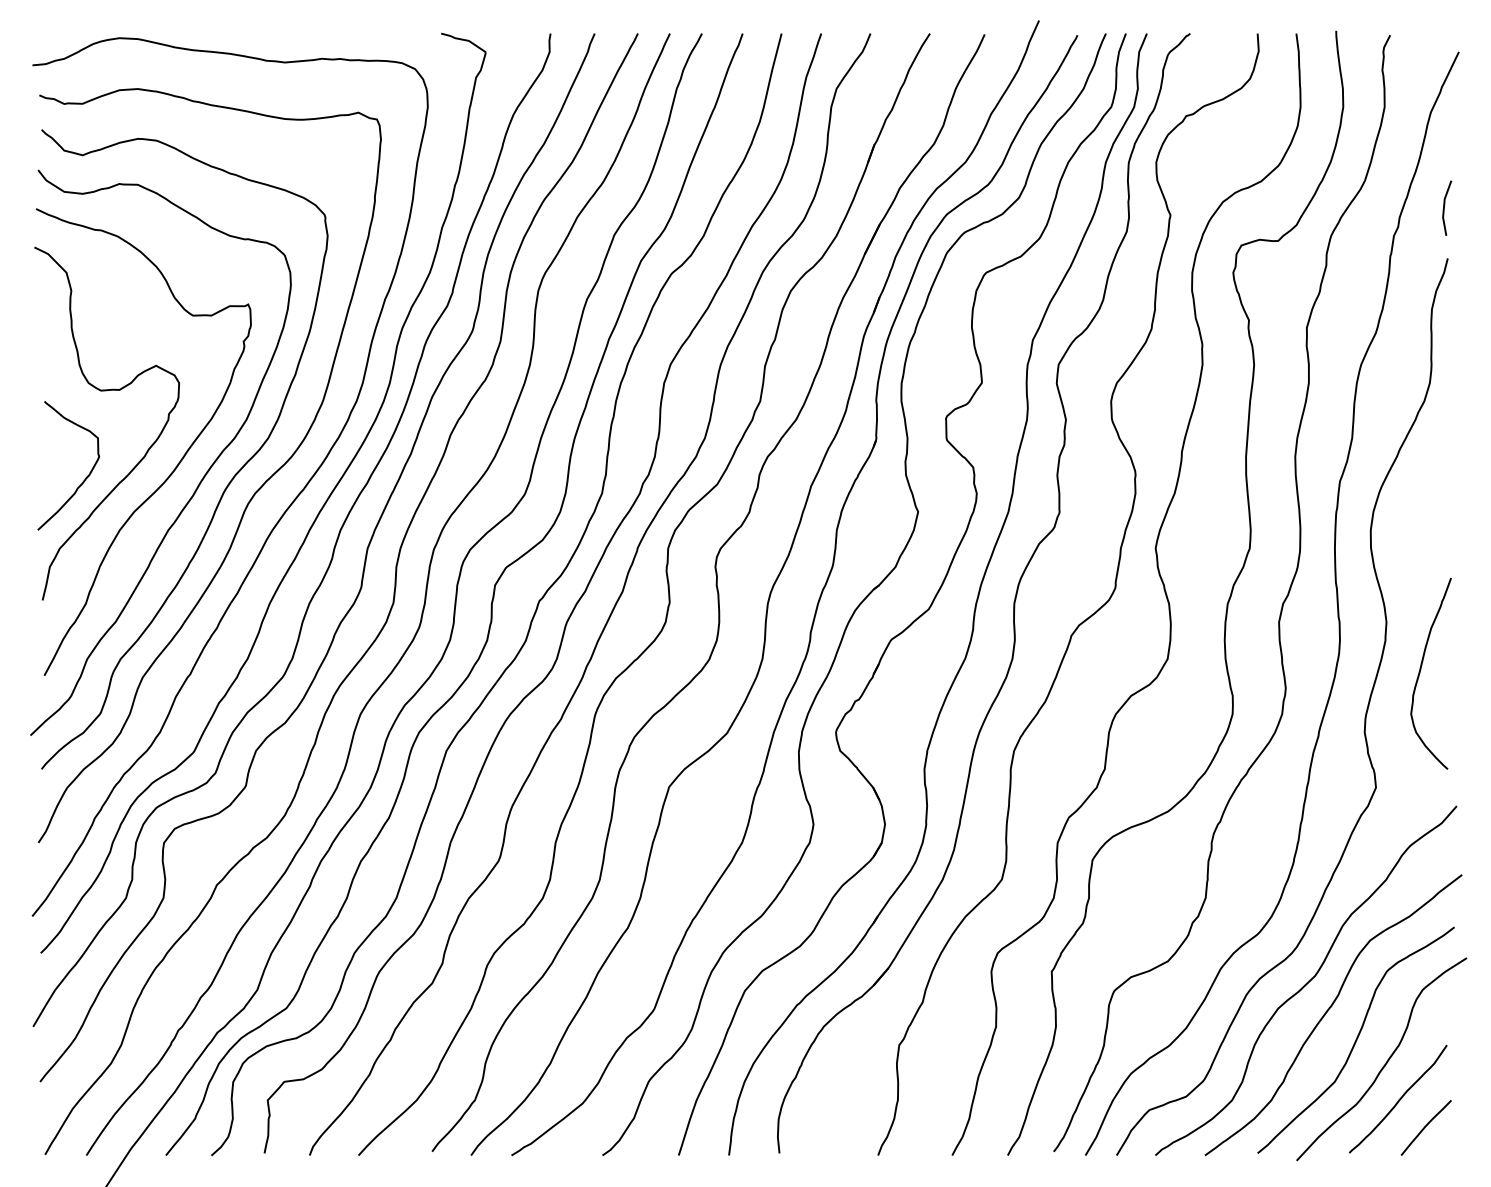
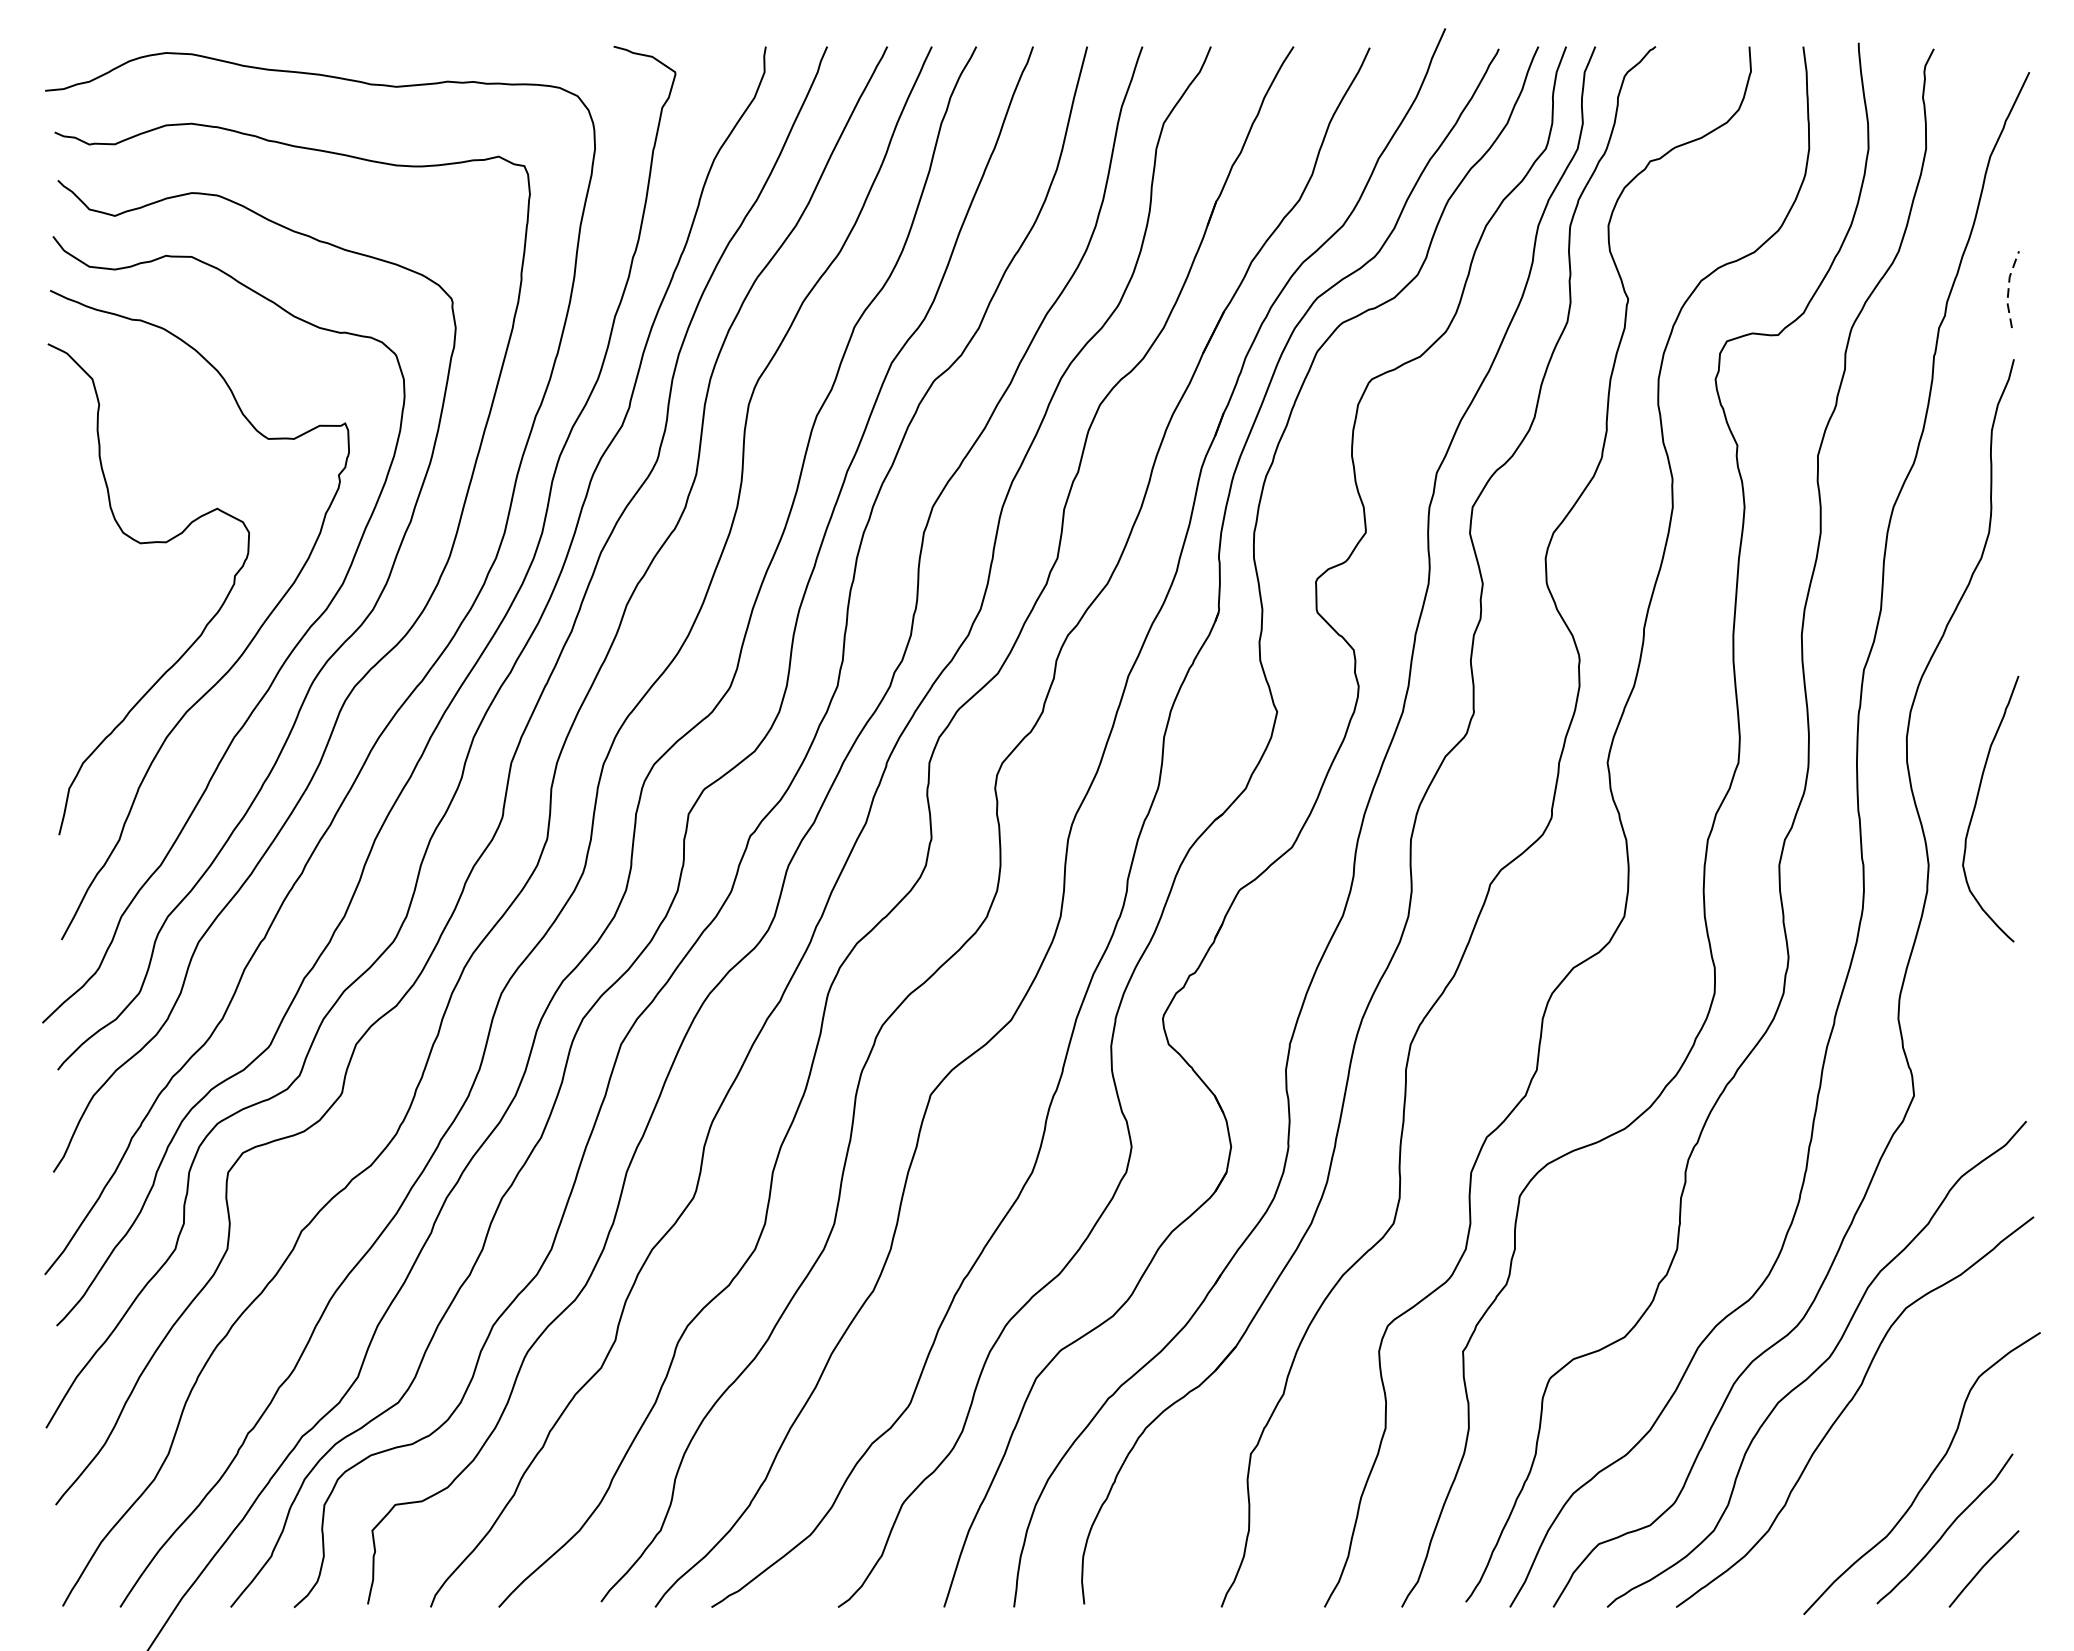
line: (1443, 207) -> (2007, 288), solid -> dashed
curve: (85, 477) -> (118, 664), removed
curve: (1421, 669) -> (1977, 803), moved
curve: (1355, 1039) -> (1885, 1445), removed

